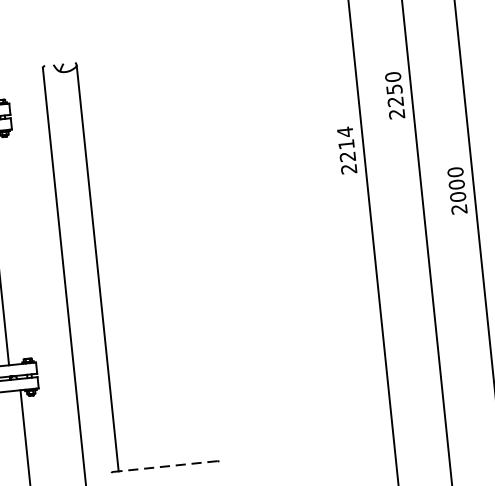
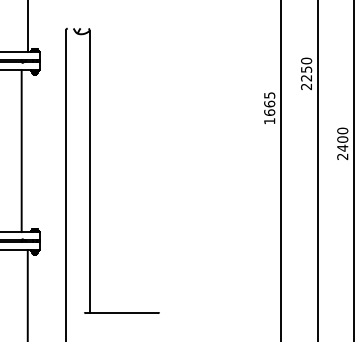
text: (346, 150) -> (269, 108), 2214 -> 1665
text: (457, 196) -> (342, 147), 2000 -> 2400
line: (164, 466) -> (121, 312), dashed -> solid

